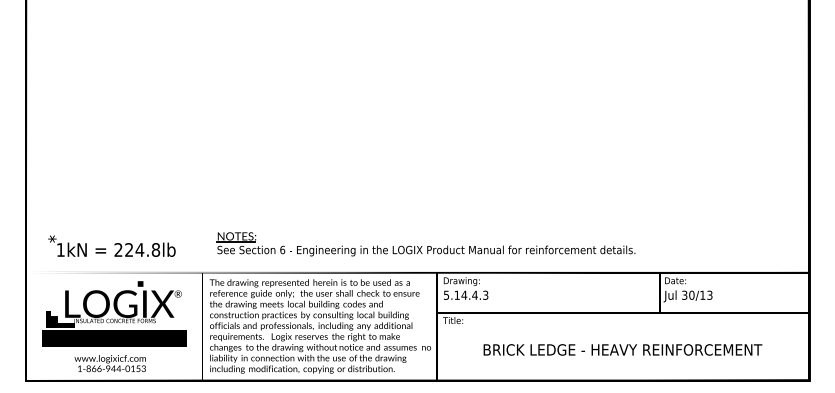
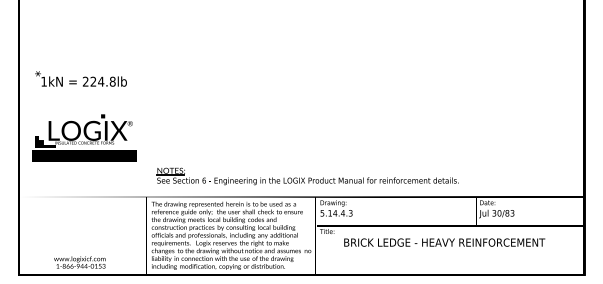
text: (111, 245) -> (80, 78), moved
text: (702, 294) -> (507, 212), 30/13 -> 30/83
part: (114, 313) -> (84, 137), moved
text: (622, 349) -> (444, 242), moved

